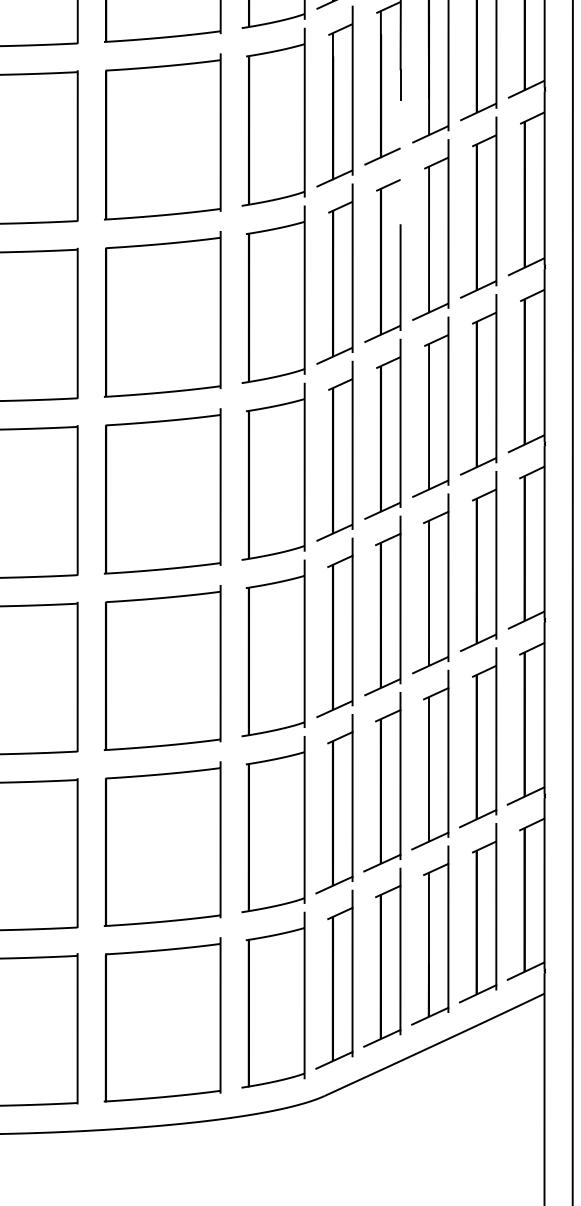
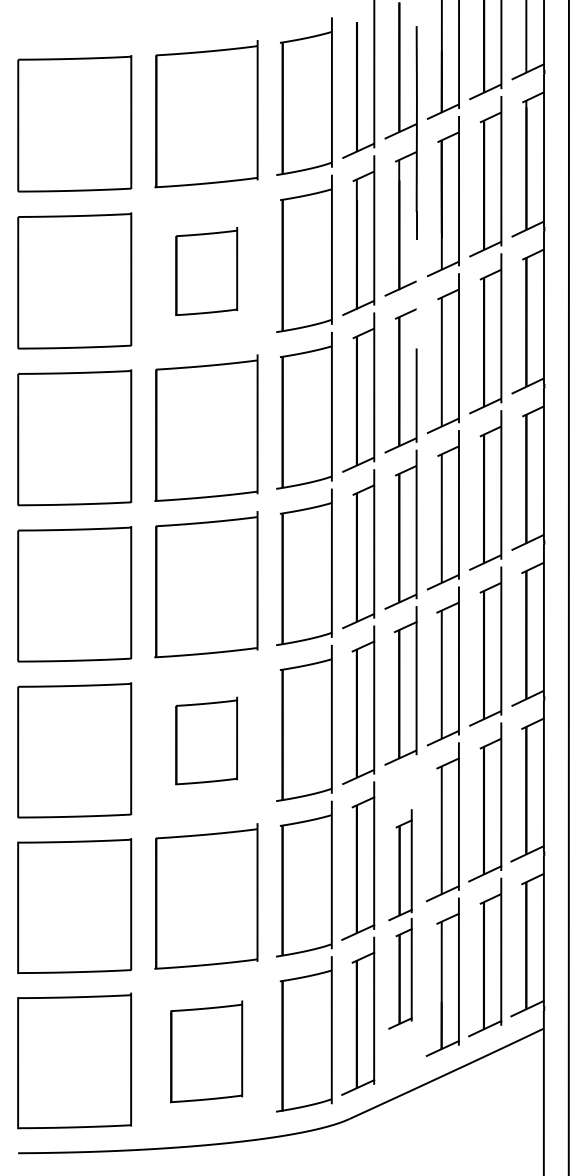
part: (162, 137) -> (206, 271), size x0.6
part: (162, 667) -> (206, 740), size x0.6
part: (382, 870) -> (400, 919), size x0.7
part: (162, 1019) -> (206, 1051), size x0.7

